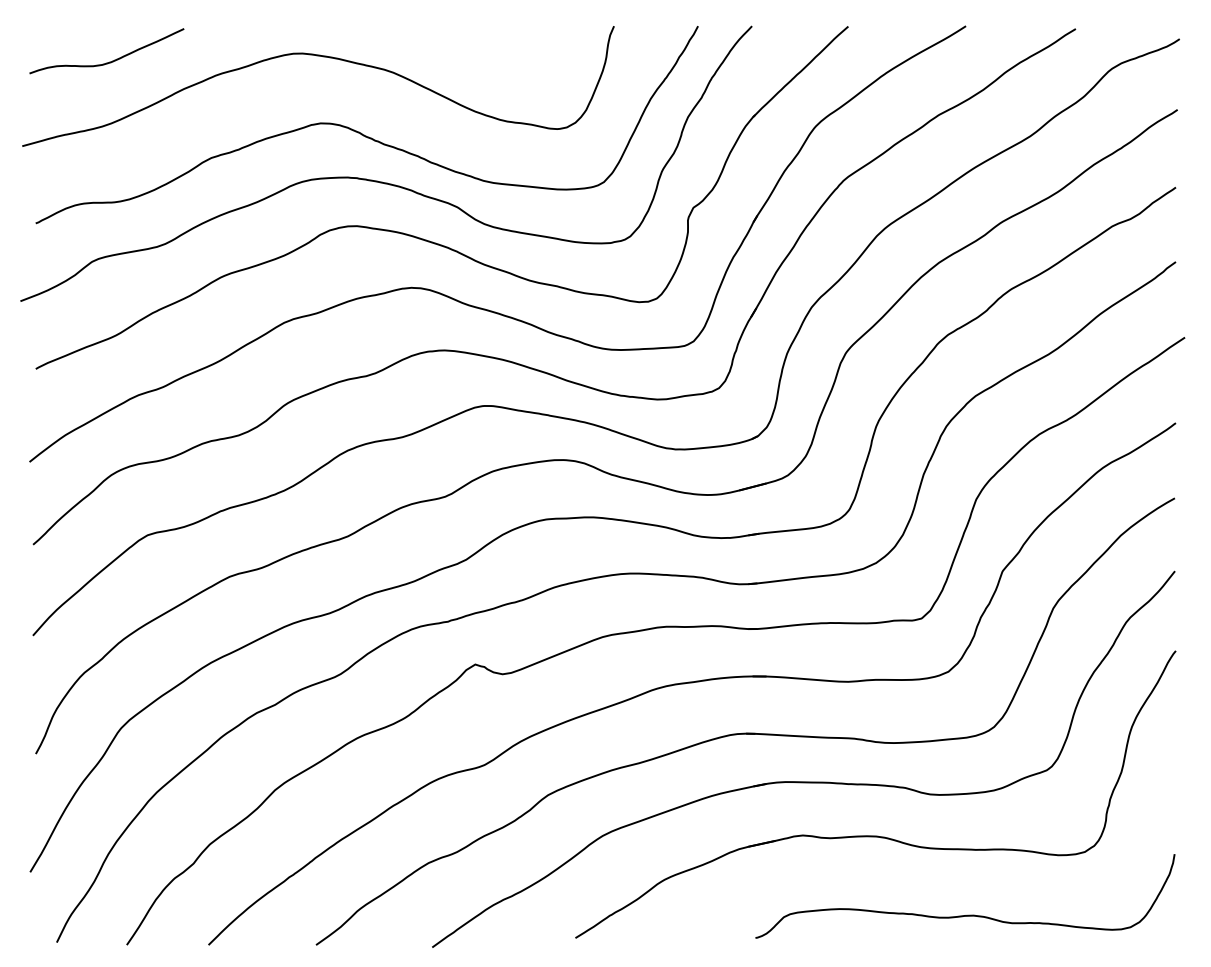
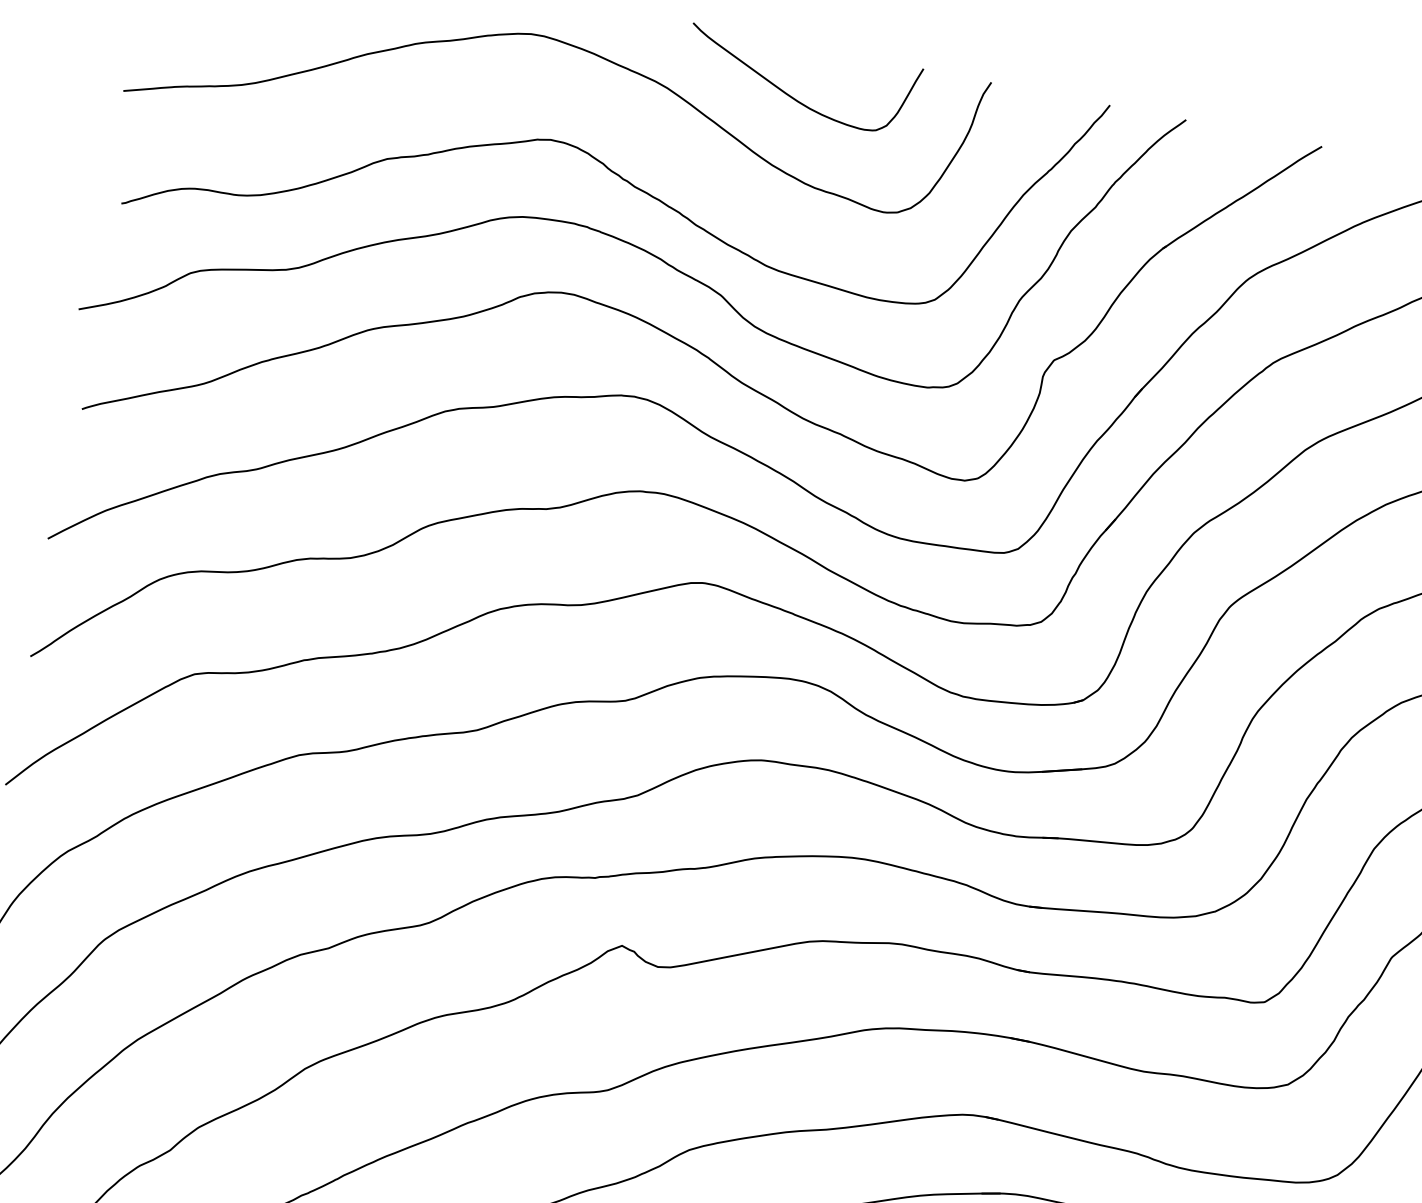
curve: (479, 61) -> (791, 95), added

